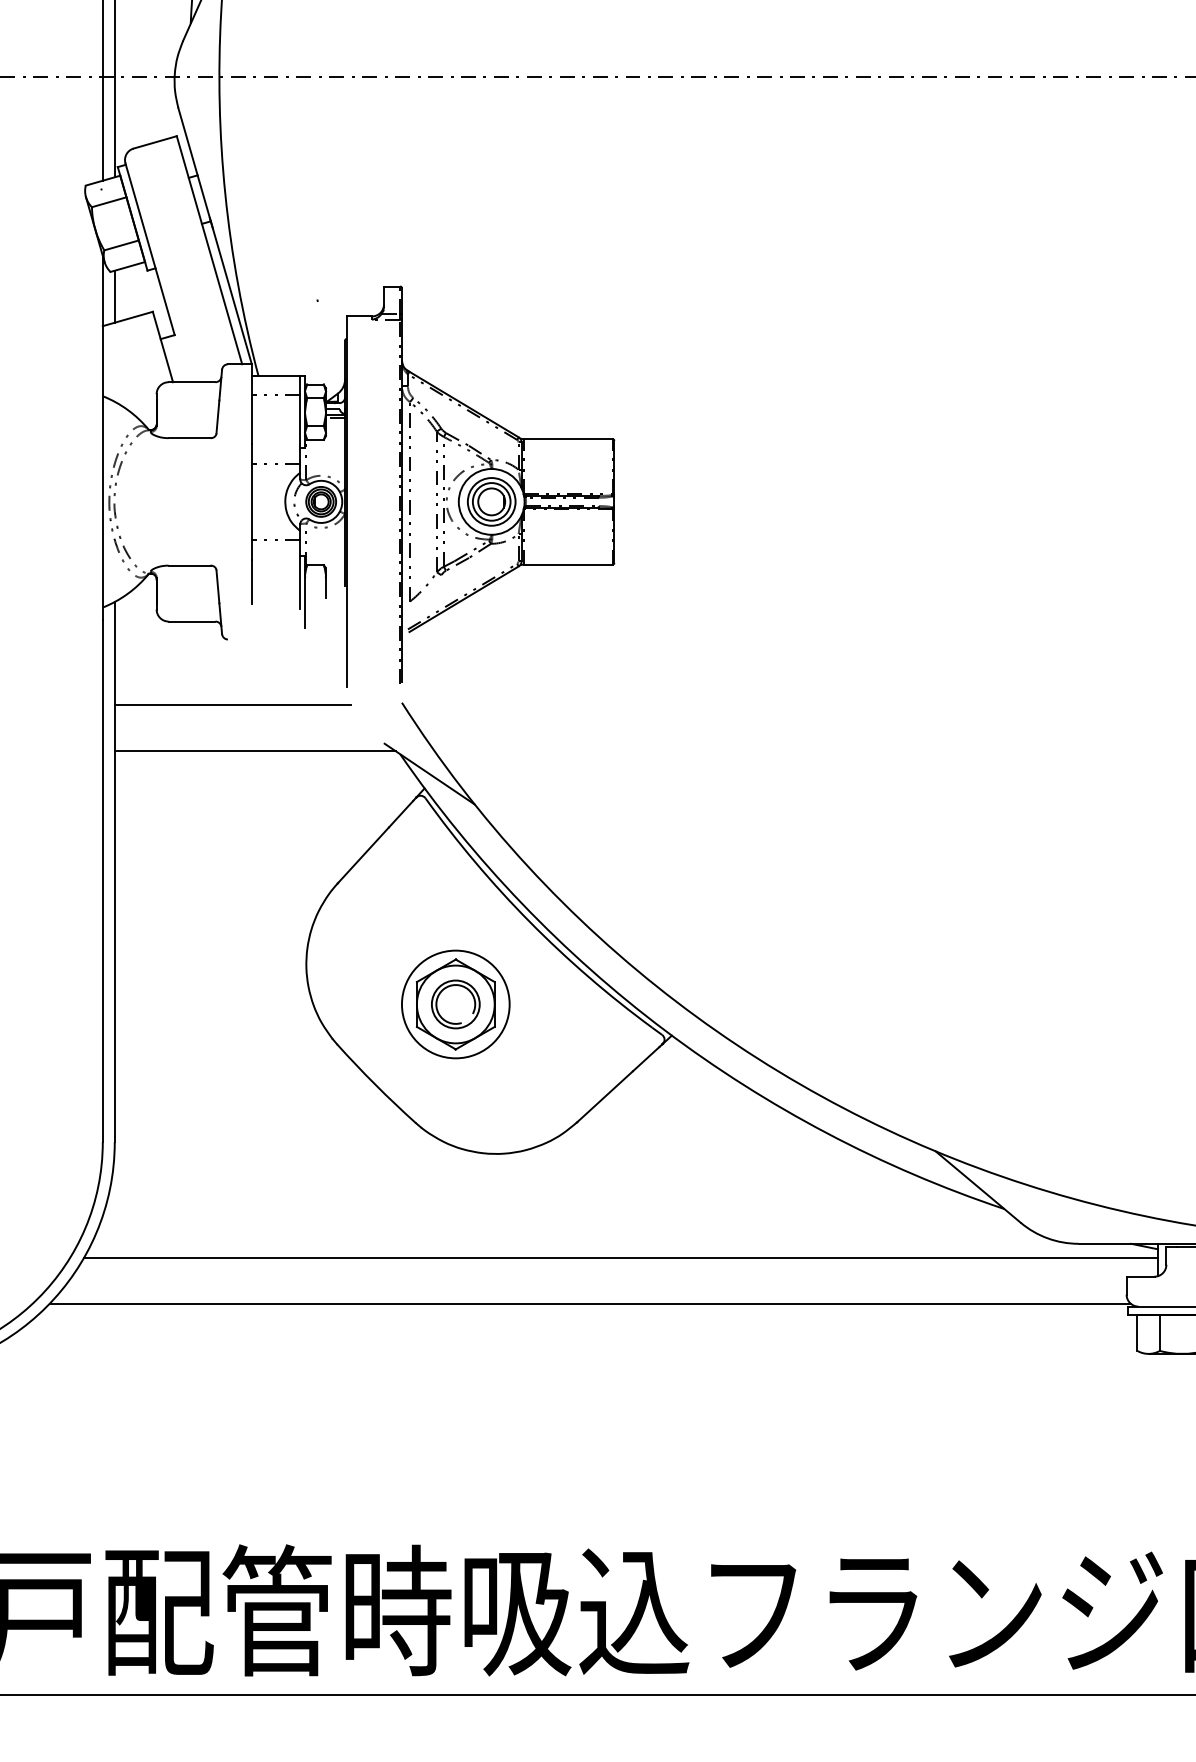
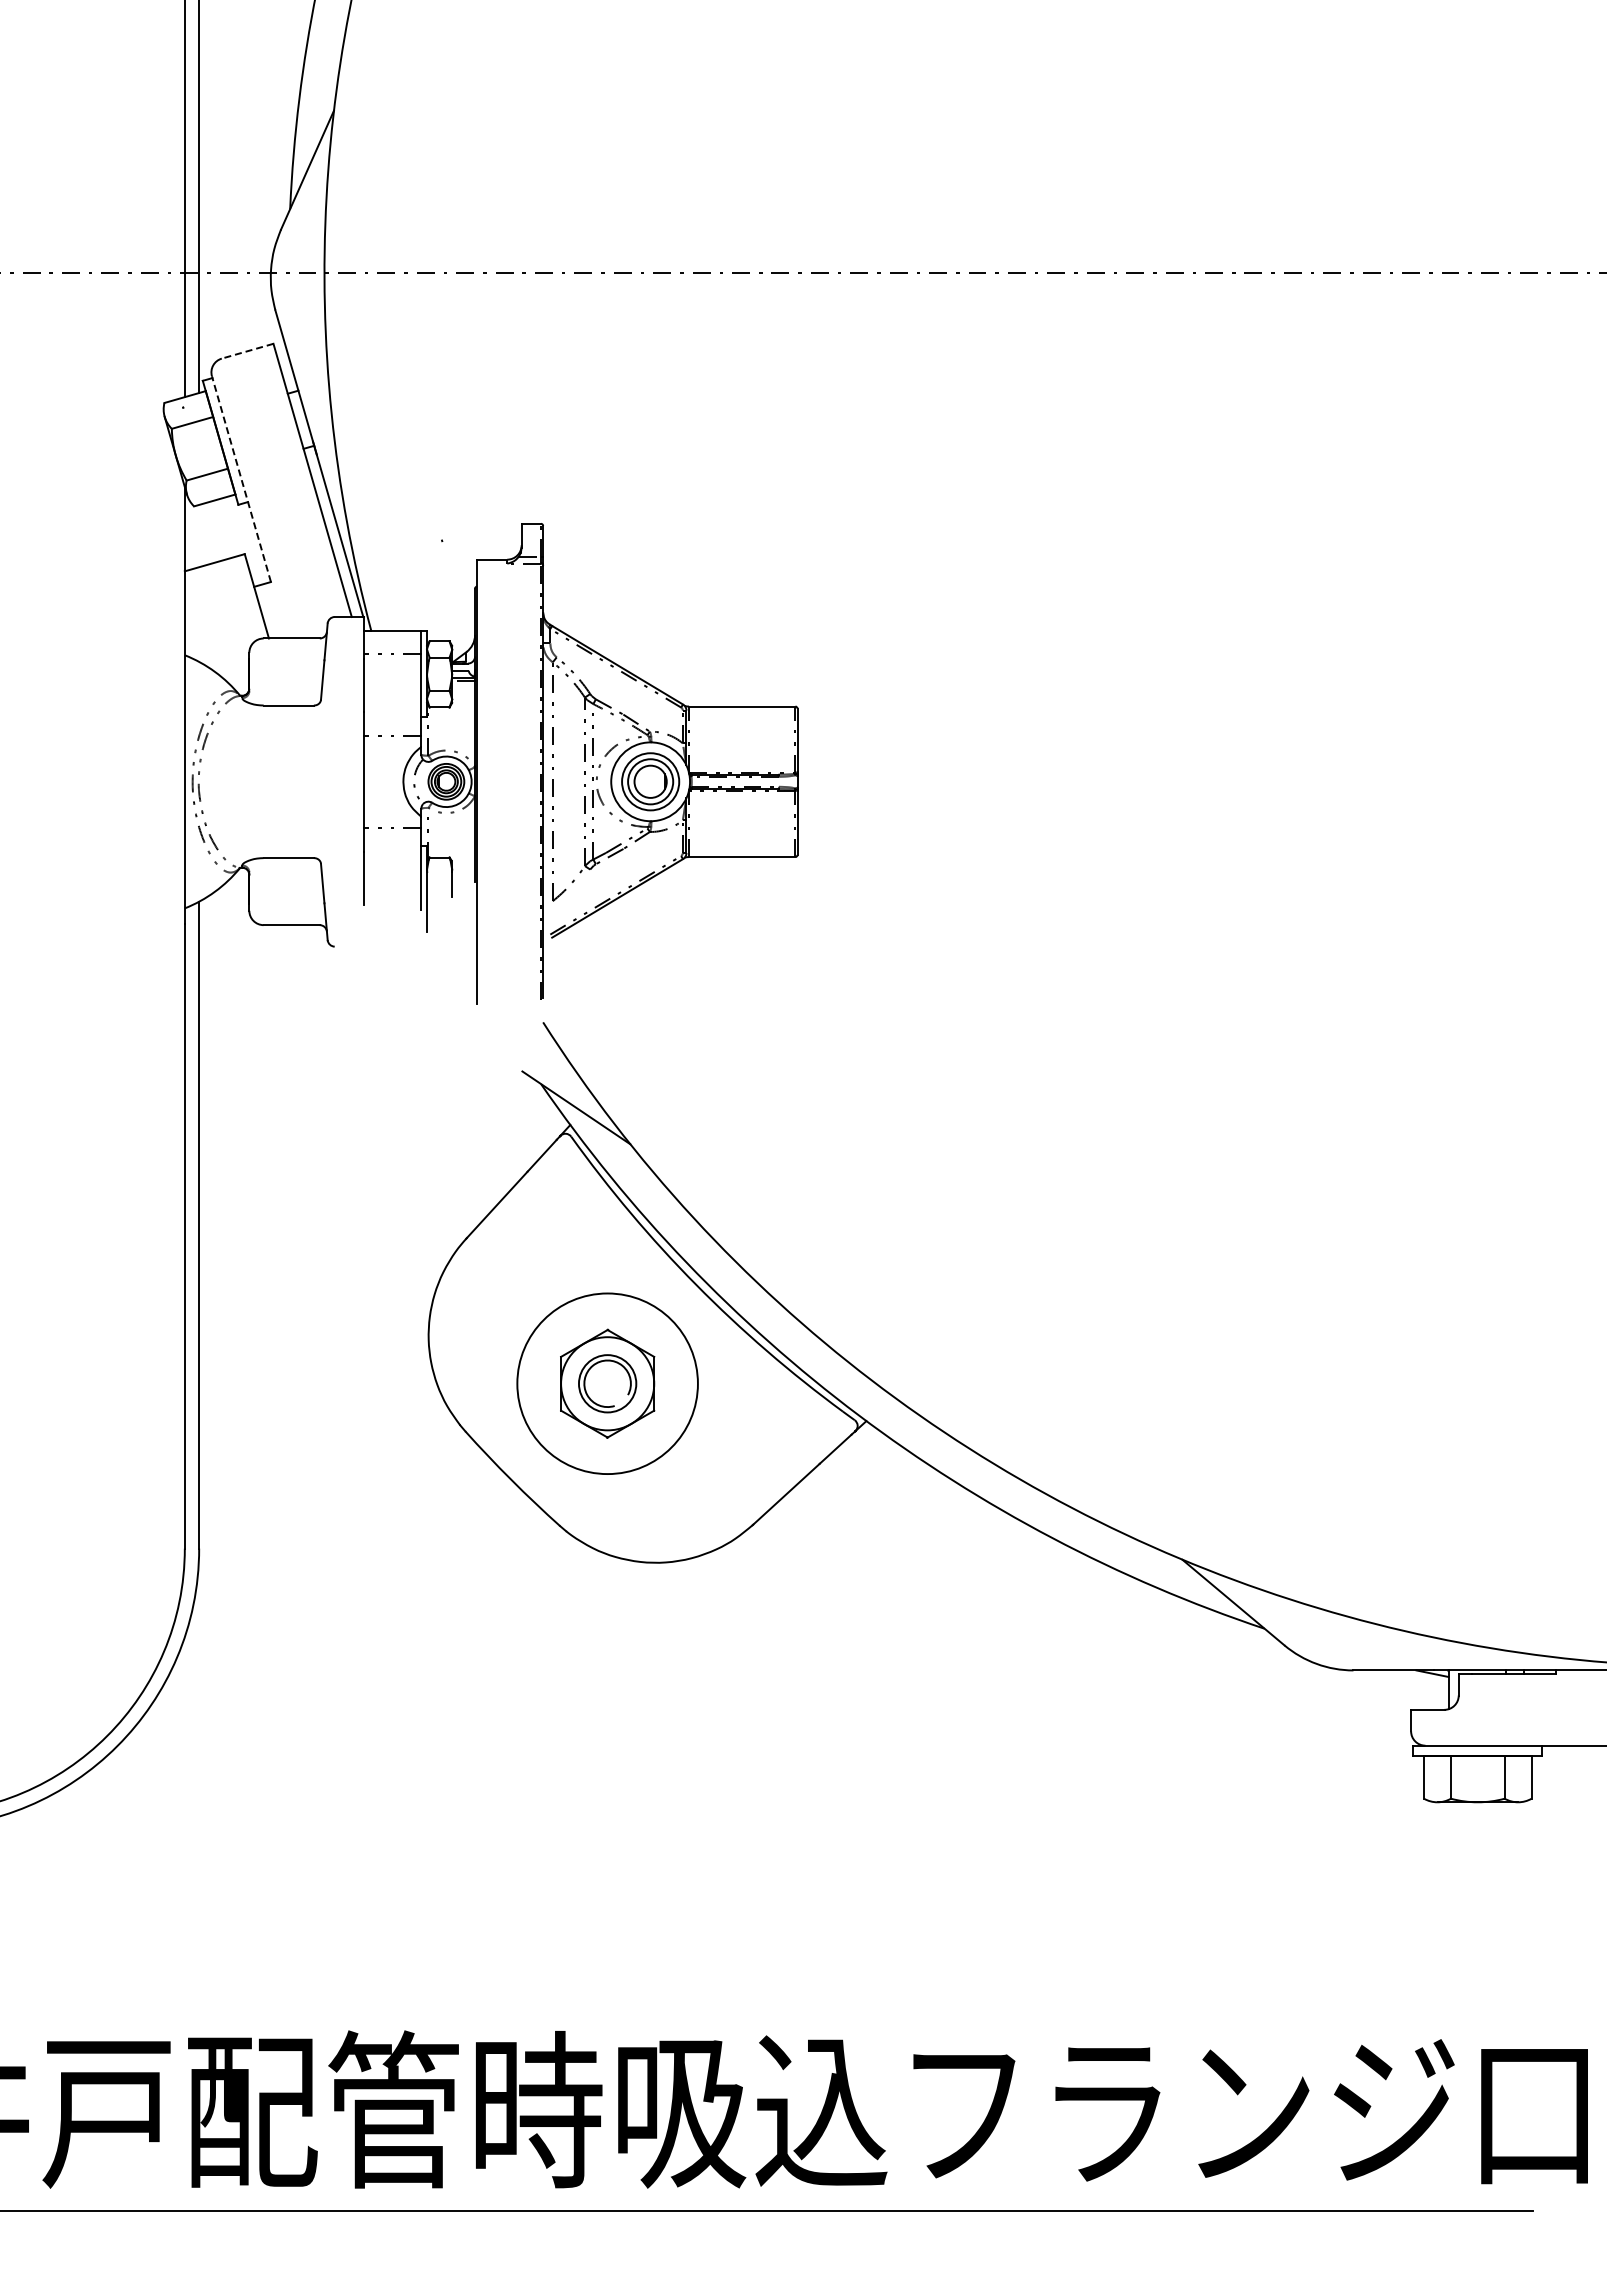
line: (155, 142) -> (247, 351), solid -> dashed
line: (150, 249) -> (241, 479), solid -> dashed
line: (115, 296) -> (199, 535), removed
line: (232, 705) -> (340, 1025), removed
line: (255, 751) -> (367, 1080), removed
circle: (455, 1004) -> (607, 1383), size x1.4
line: (621, 1257) -> (805, 1686), removed
line: (590, 1303) -> (768, 1742), removed

